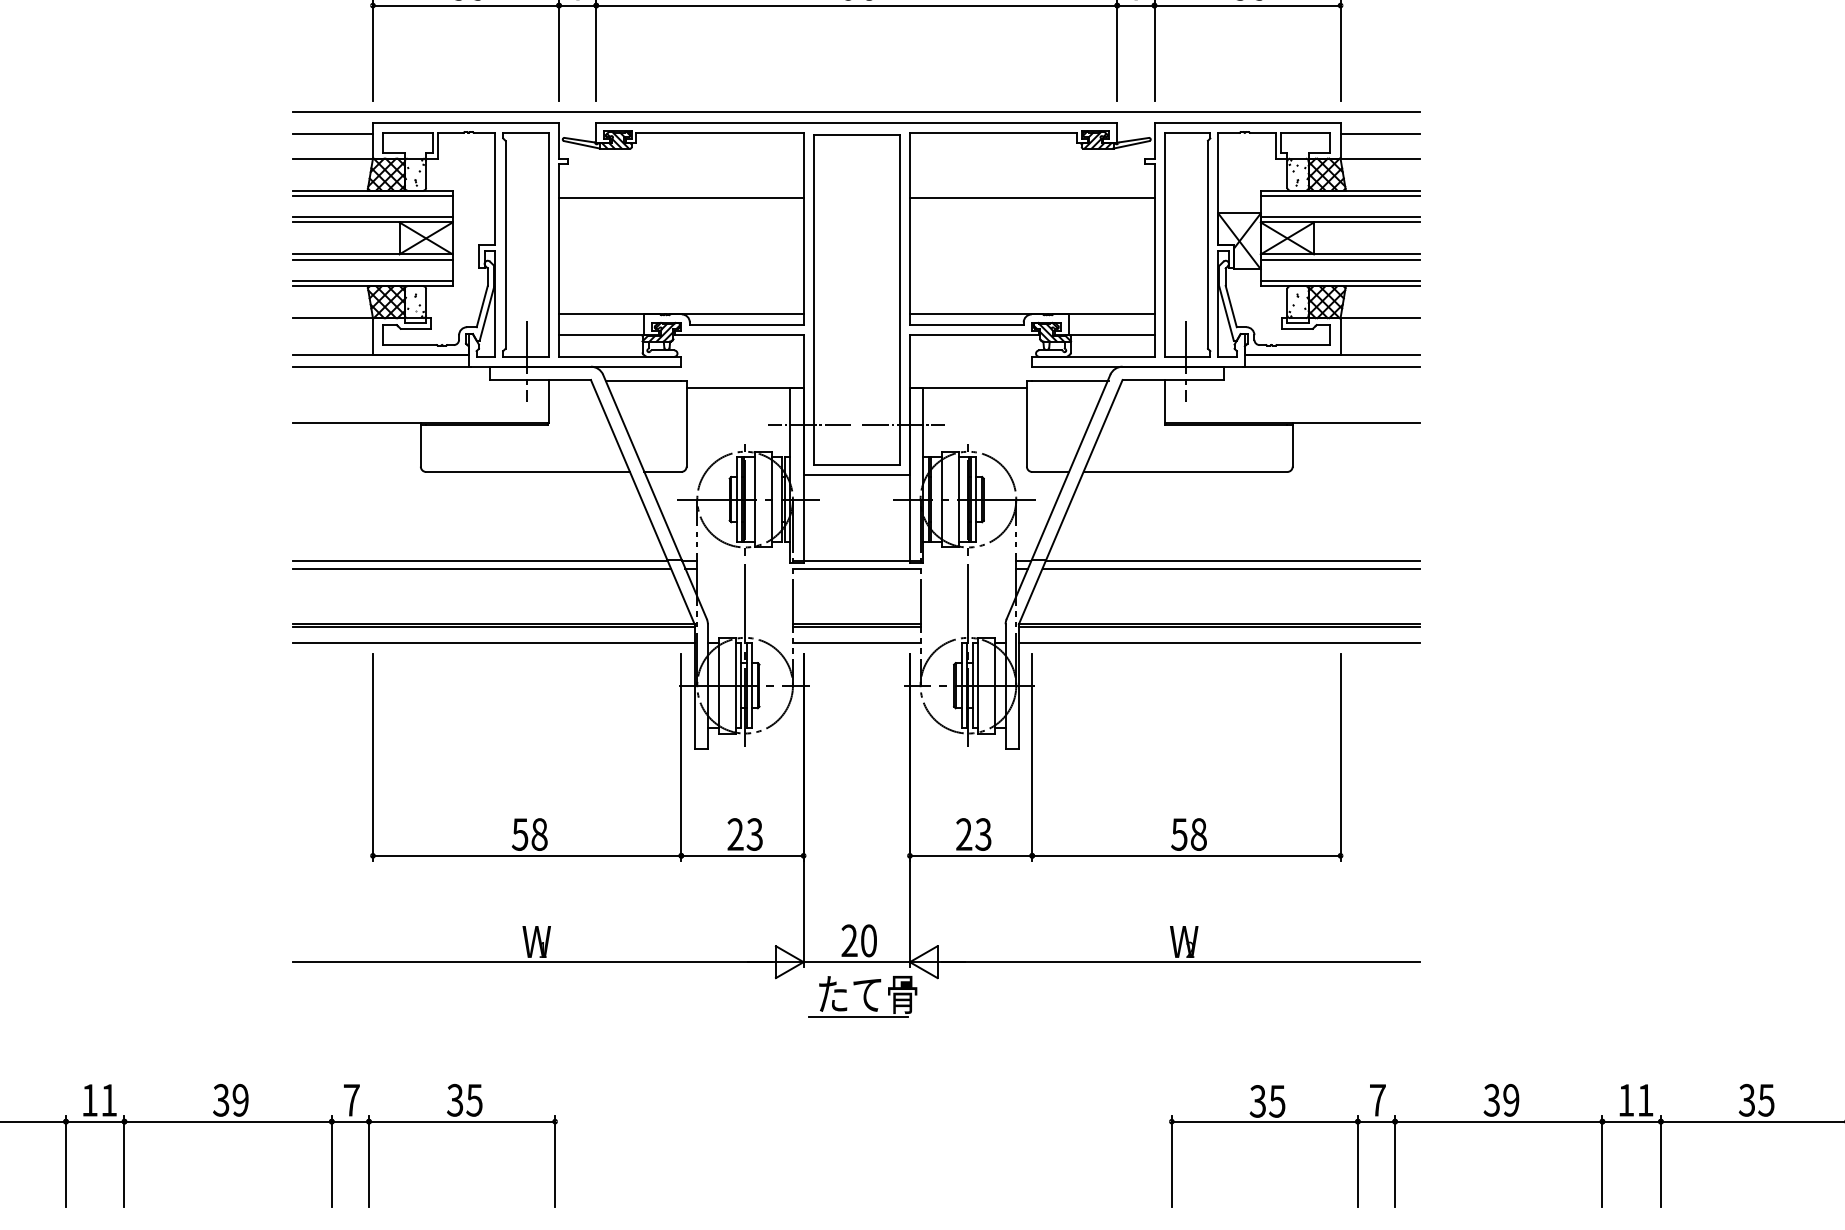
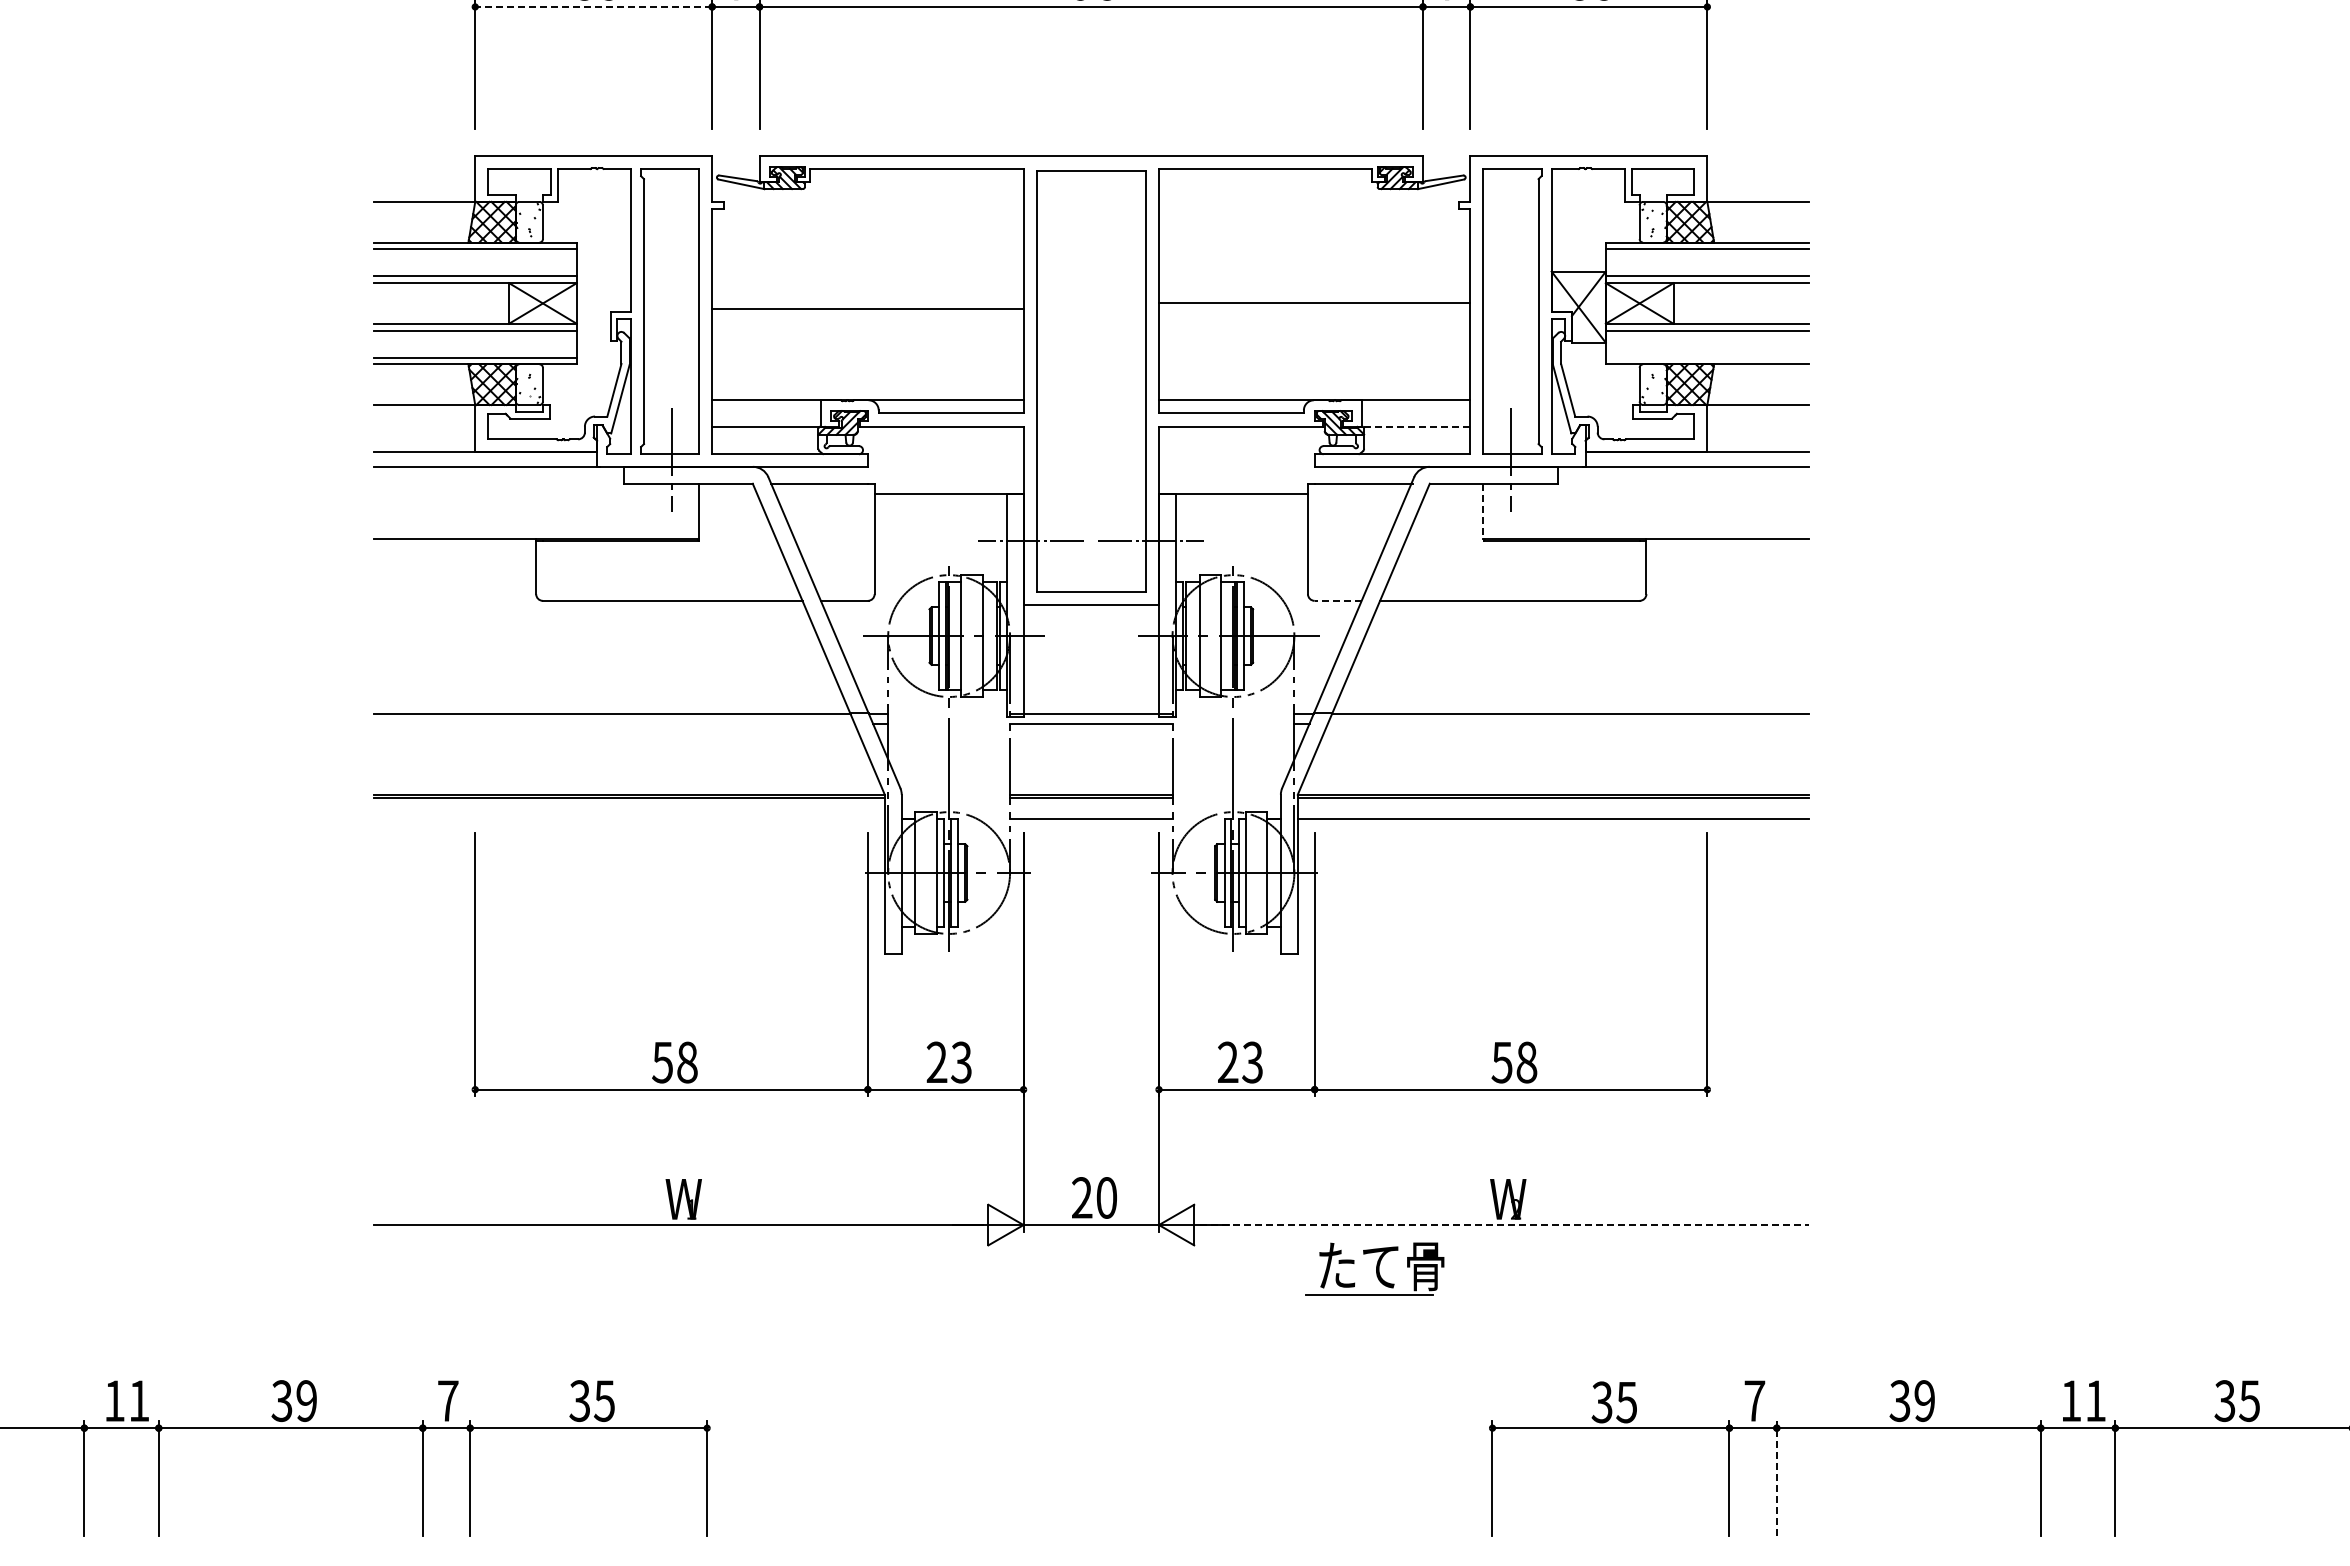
line: (465, 5) -> (593, 6), solid -> dashed
line: (856, 112) -> (1090, 142), removed
line: (333, 134) -> (424, 170), removed
line: (1379, 134) -> (1757, 170), removed
line: (681, 198) -> (867, 309), moved
line: (1032, 198) -> (1314, 303), moved
line: (1339, 280) -> (1706, 357), removed
line: (1110, 335) -> (1414, 426), solid -> dashed
line: (1164, 401) -> (1483, 511), solid -> dashed
line: (1050, 471) -> (1337, 600), solid -> dashed
line: (481, 568) -> (613, 723), removed
line: (1230, 568) -> (1567, 723), removed
line: (493, 642) -> (628, 818), removed
line: (1181, 962) -> (1504, 1225), solid -> dashed
part: (862, 996) -> (1374, 1268), moved
line: (1394, 1161) -> (1776, 1478), solid -> dashed

